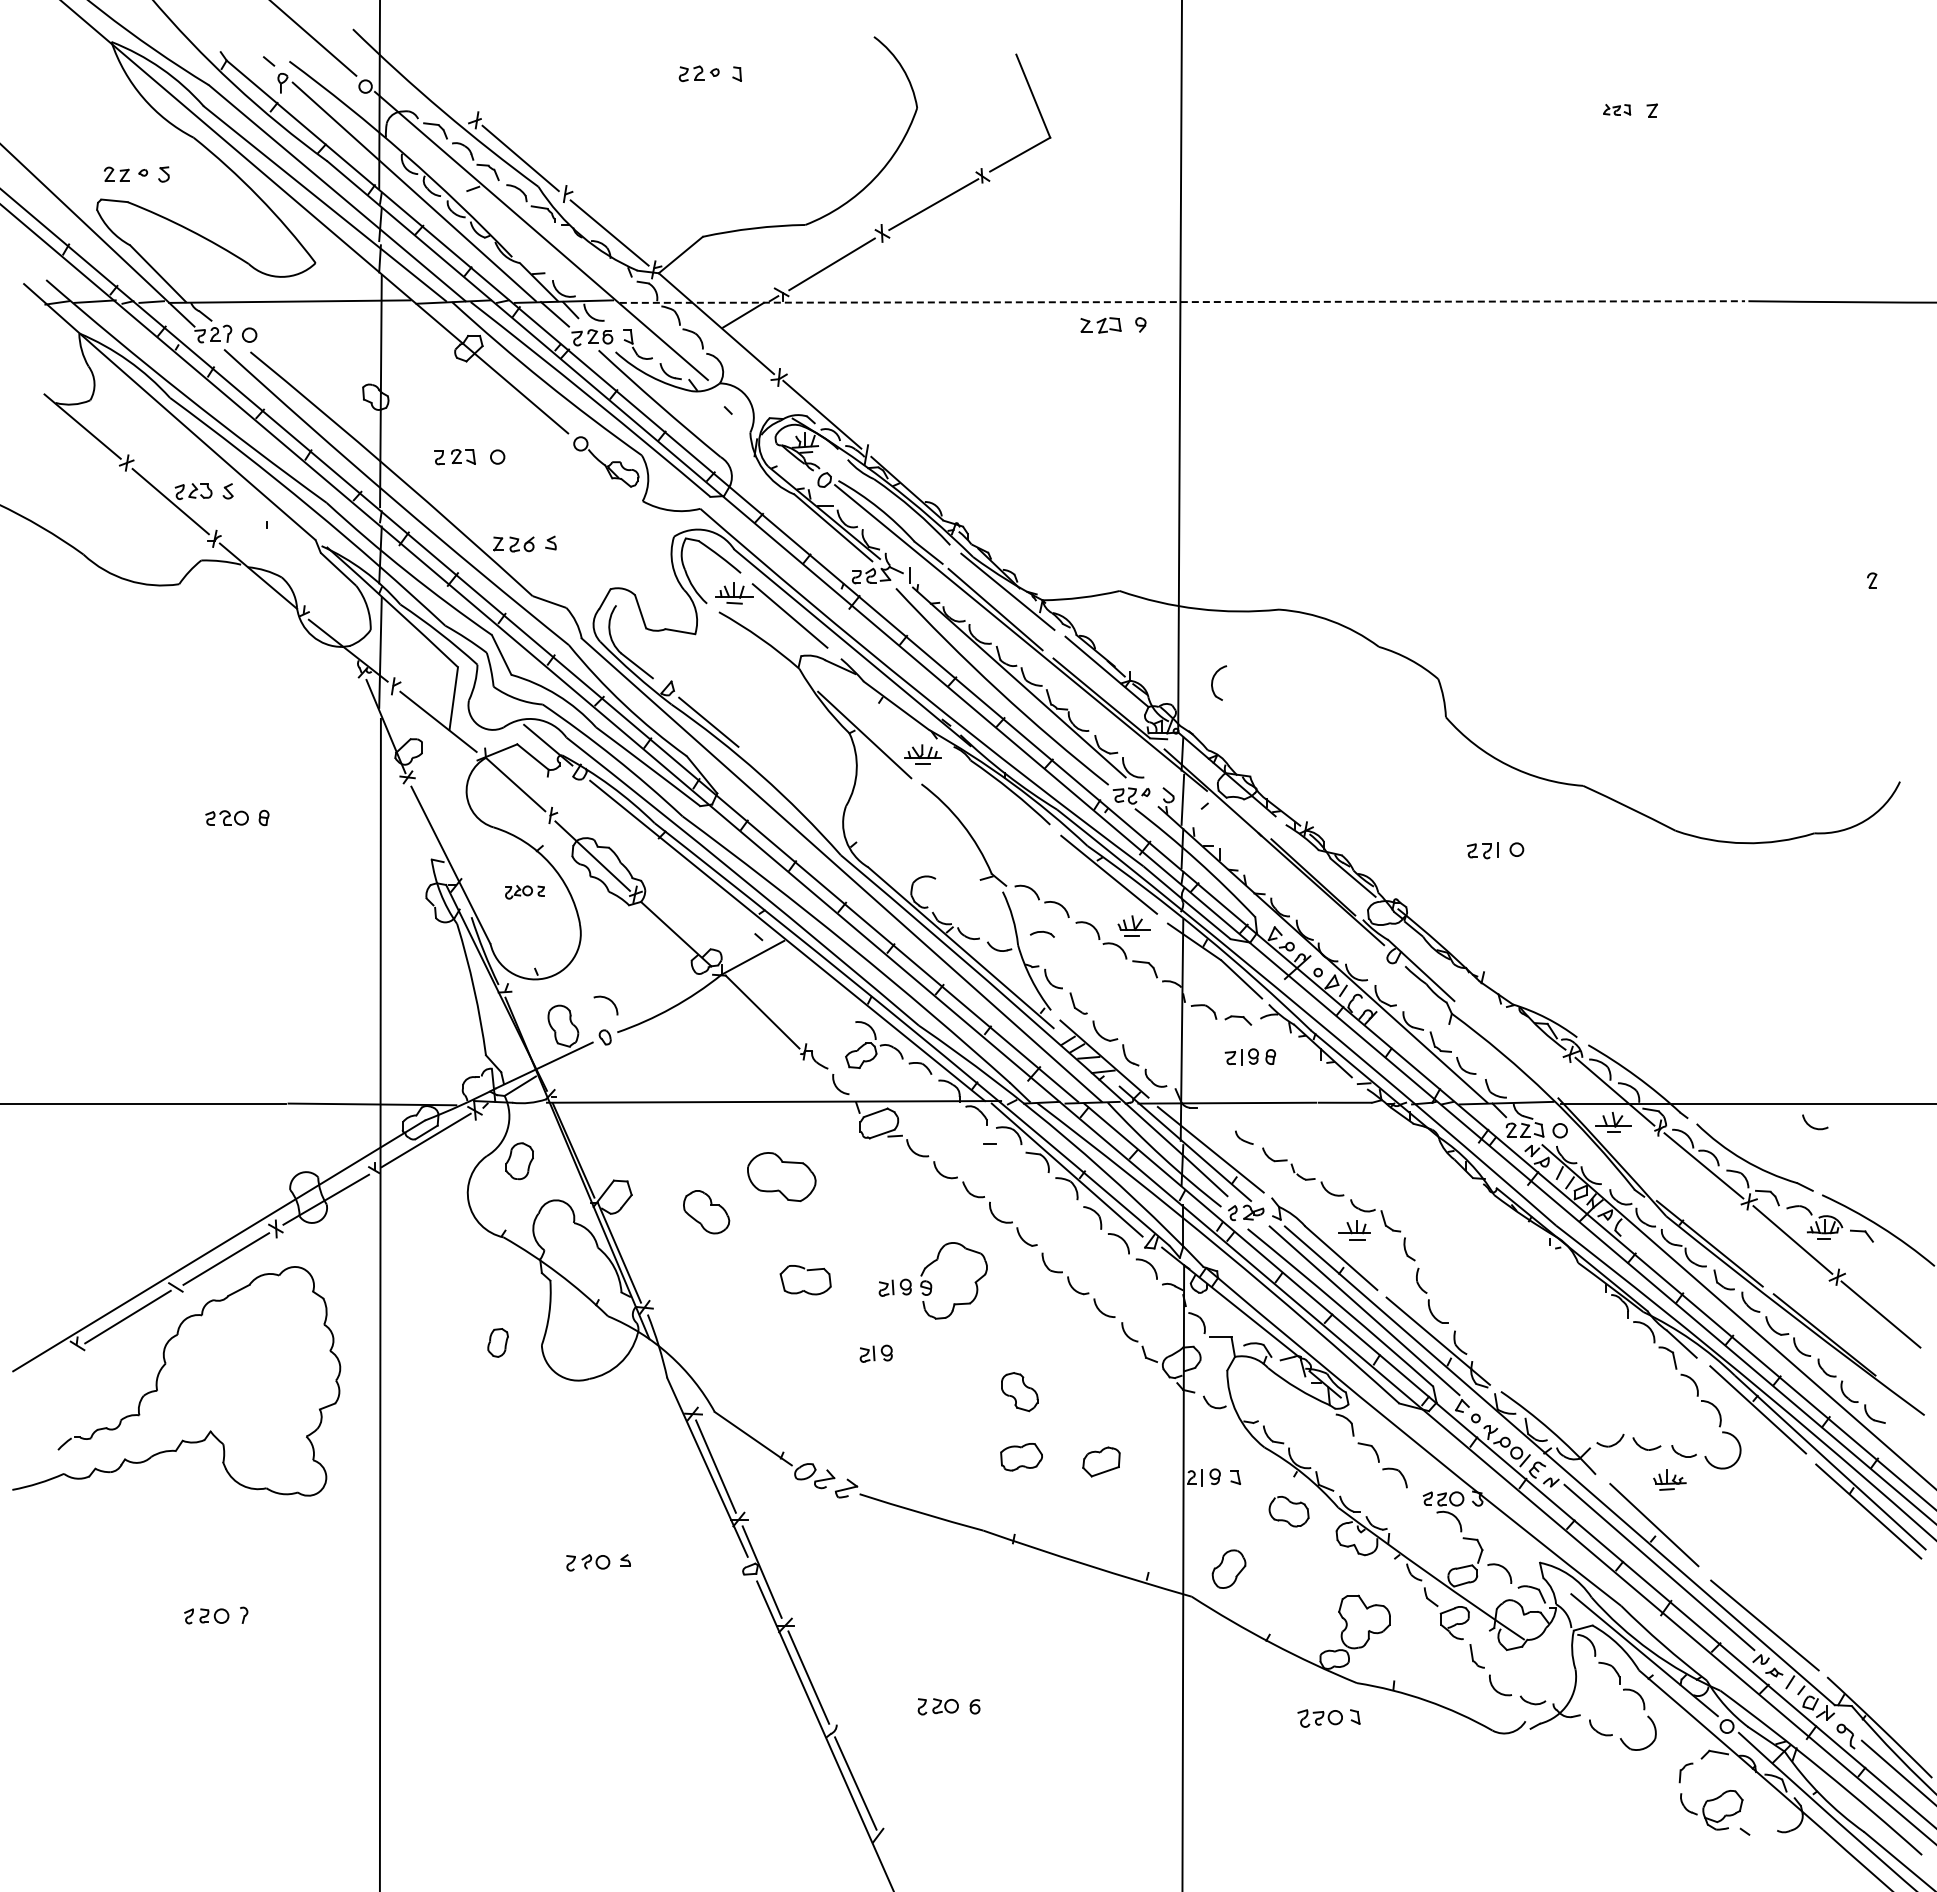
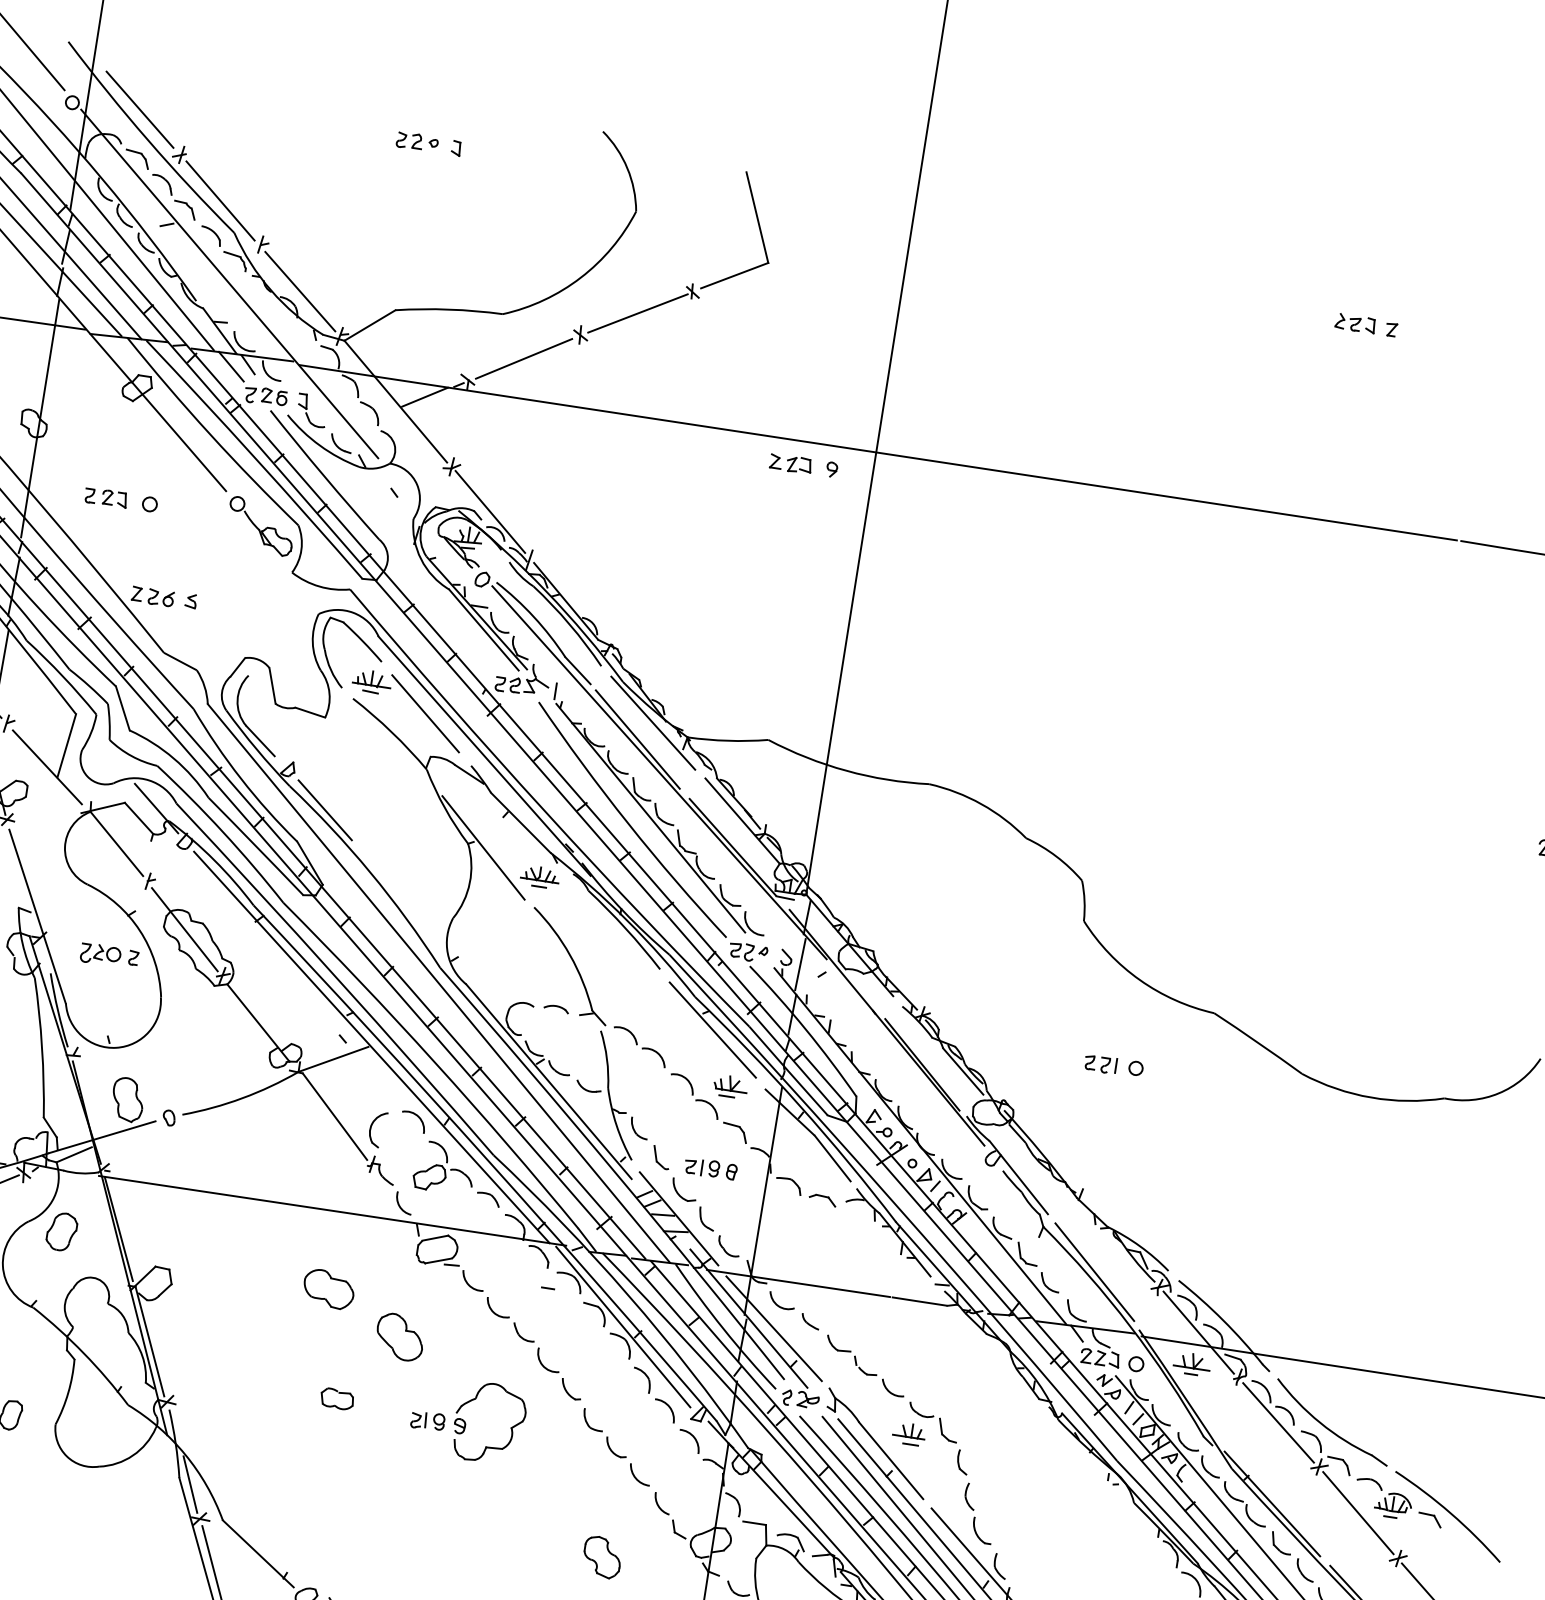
line: (430, 83) -> (139, 109), added
part: (1616, 109) -> (1354, 323), size x1.43
line: (1182, 302) -> (878, 453), dashed -> solid
part: (1219, 682) -> (378, 1129), moved
part: (524, 892) -> (108, 956), size x1.43
part: (1042, 934) -> (556, 1008), moved
arc: (608, 1000) -> (416, 1117), moved
line: (1506, 1049) -> (1093, 1272), added
part: (1249, 1056) -> (709, 1168), moved
arc: (1811, 1125) -> (777, 1303), moved
part: (782, 1176) -> (329, 1288), size x0.71
part: (706, 1212) -> (399, 1337), moved
part: (805, 1279) -> (337, 1398), size x0.62
part: (875, 1353) -> (397, 1485), removed
line: (678, 1382) -> (190, 1484), added
part: (1019, 1392) -> (601, 1557), moved

